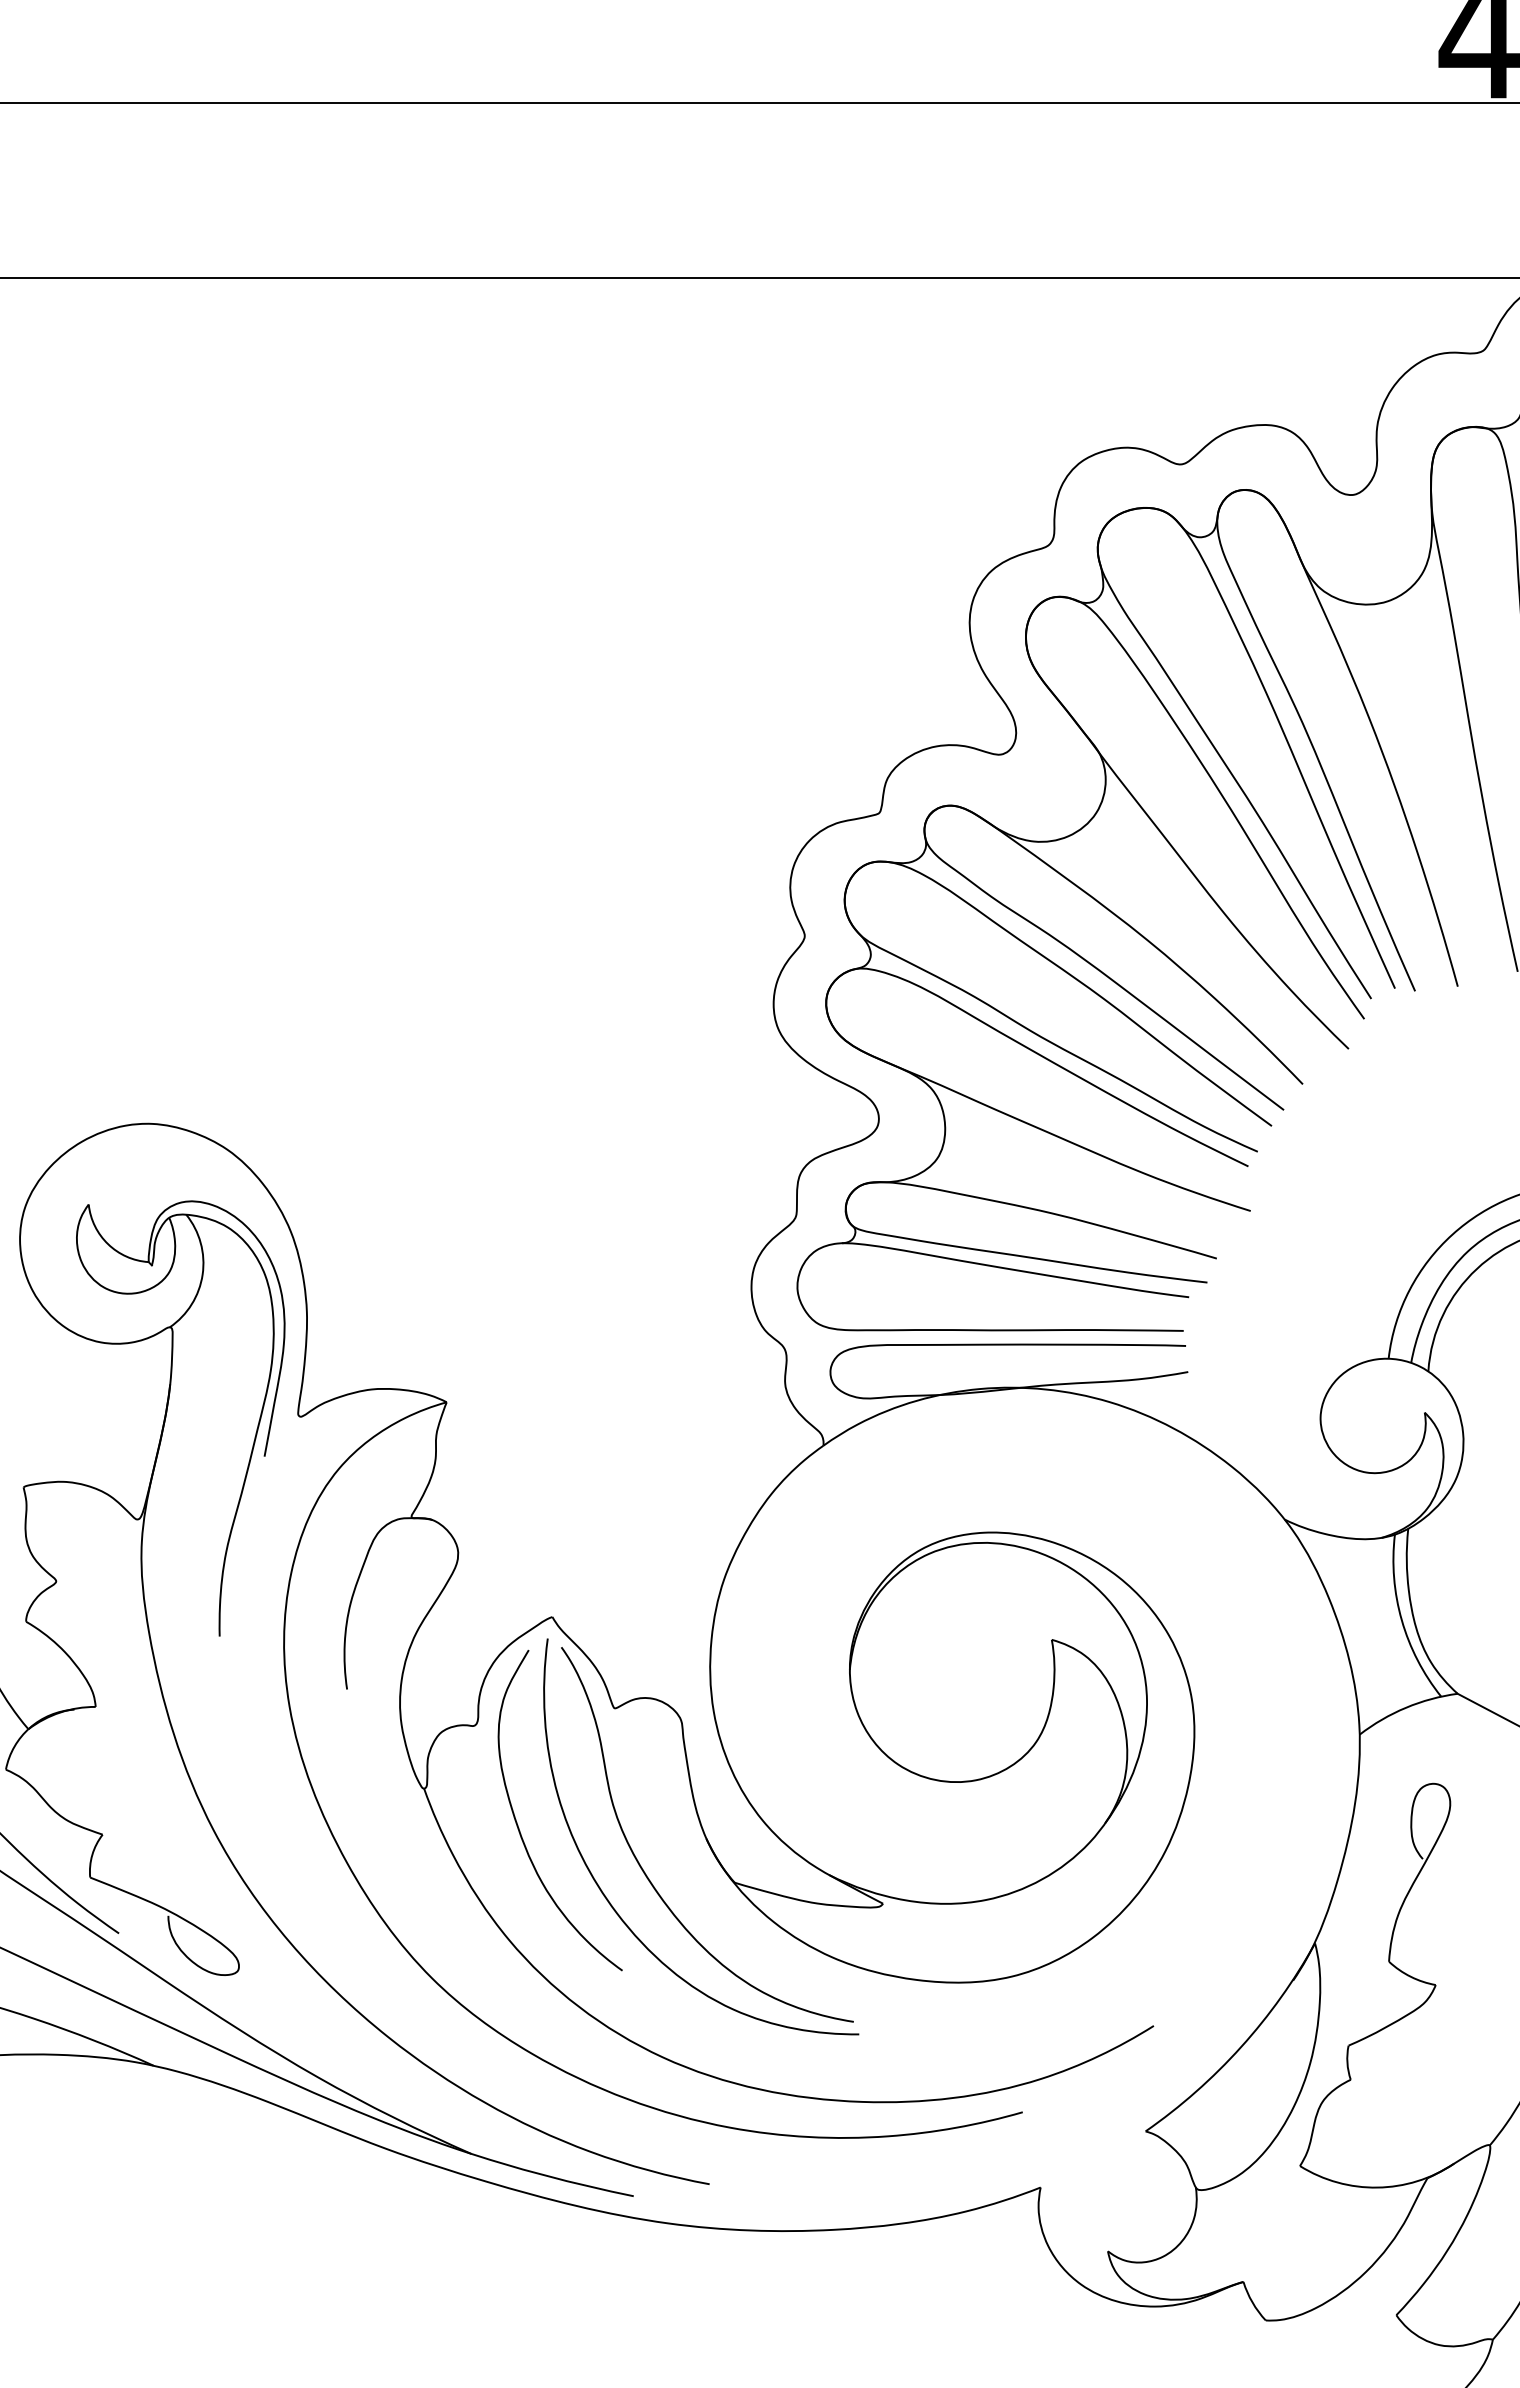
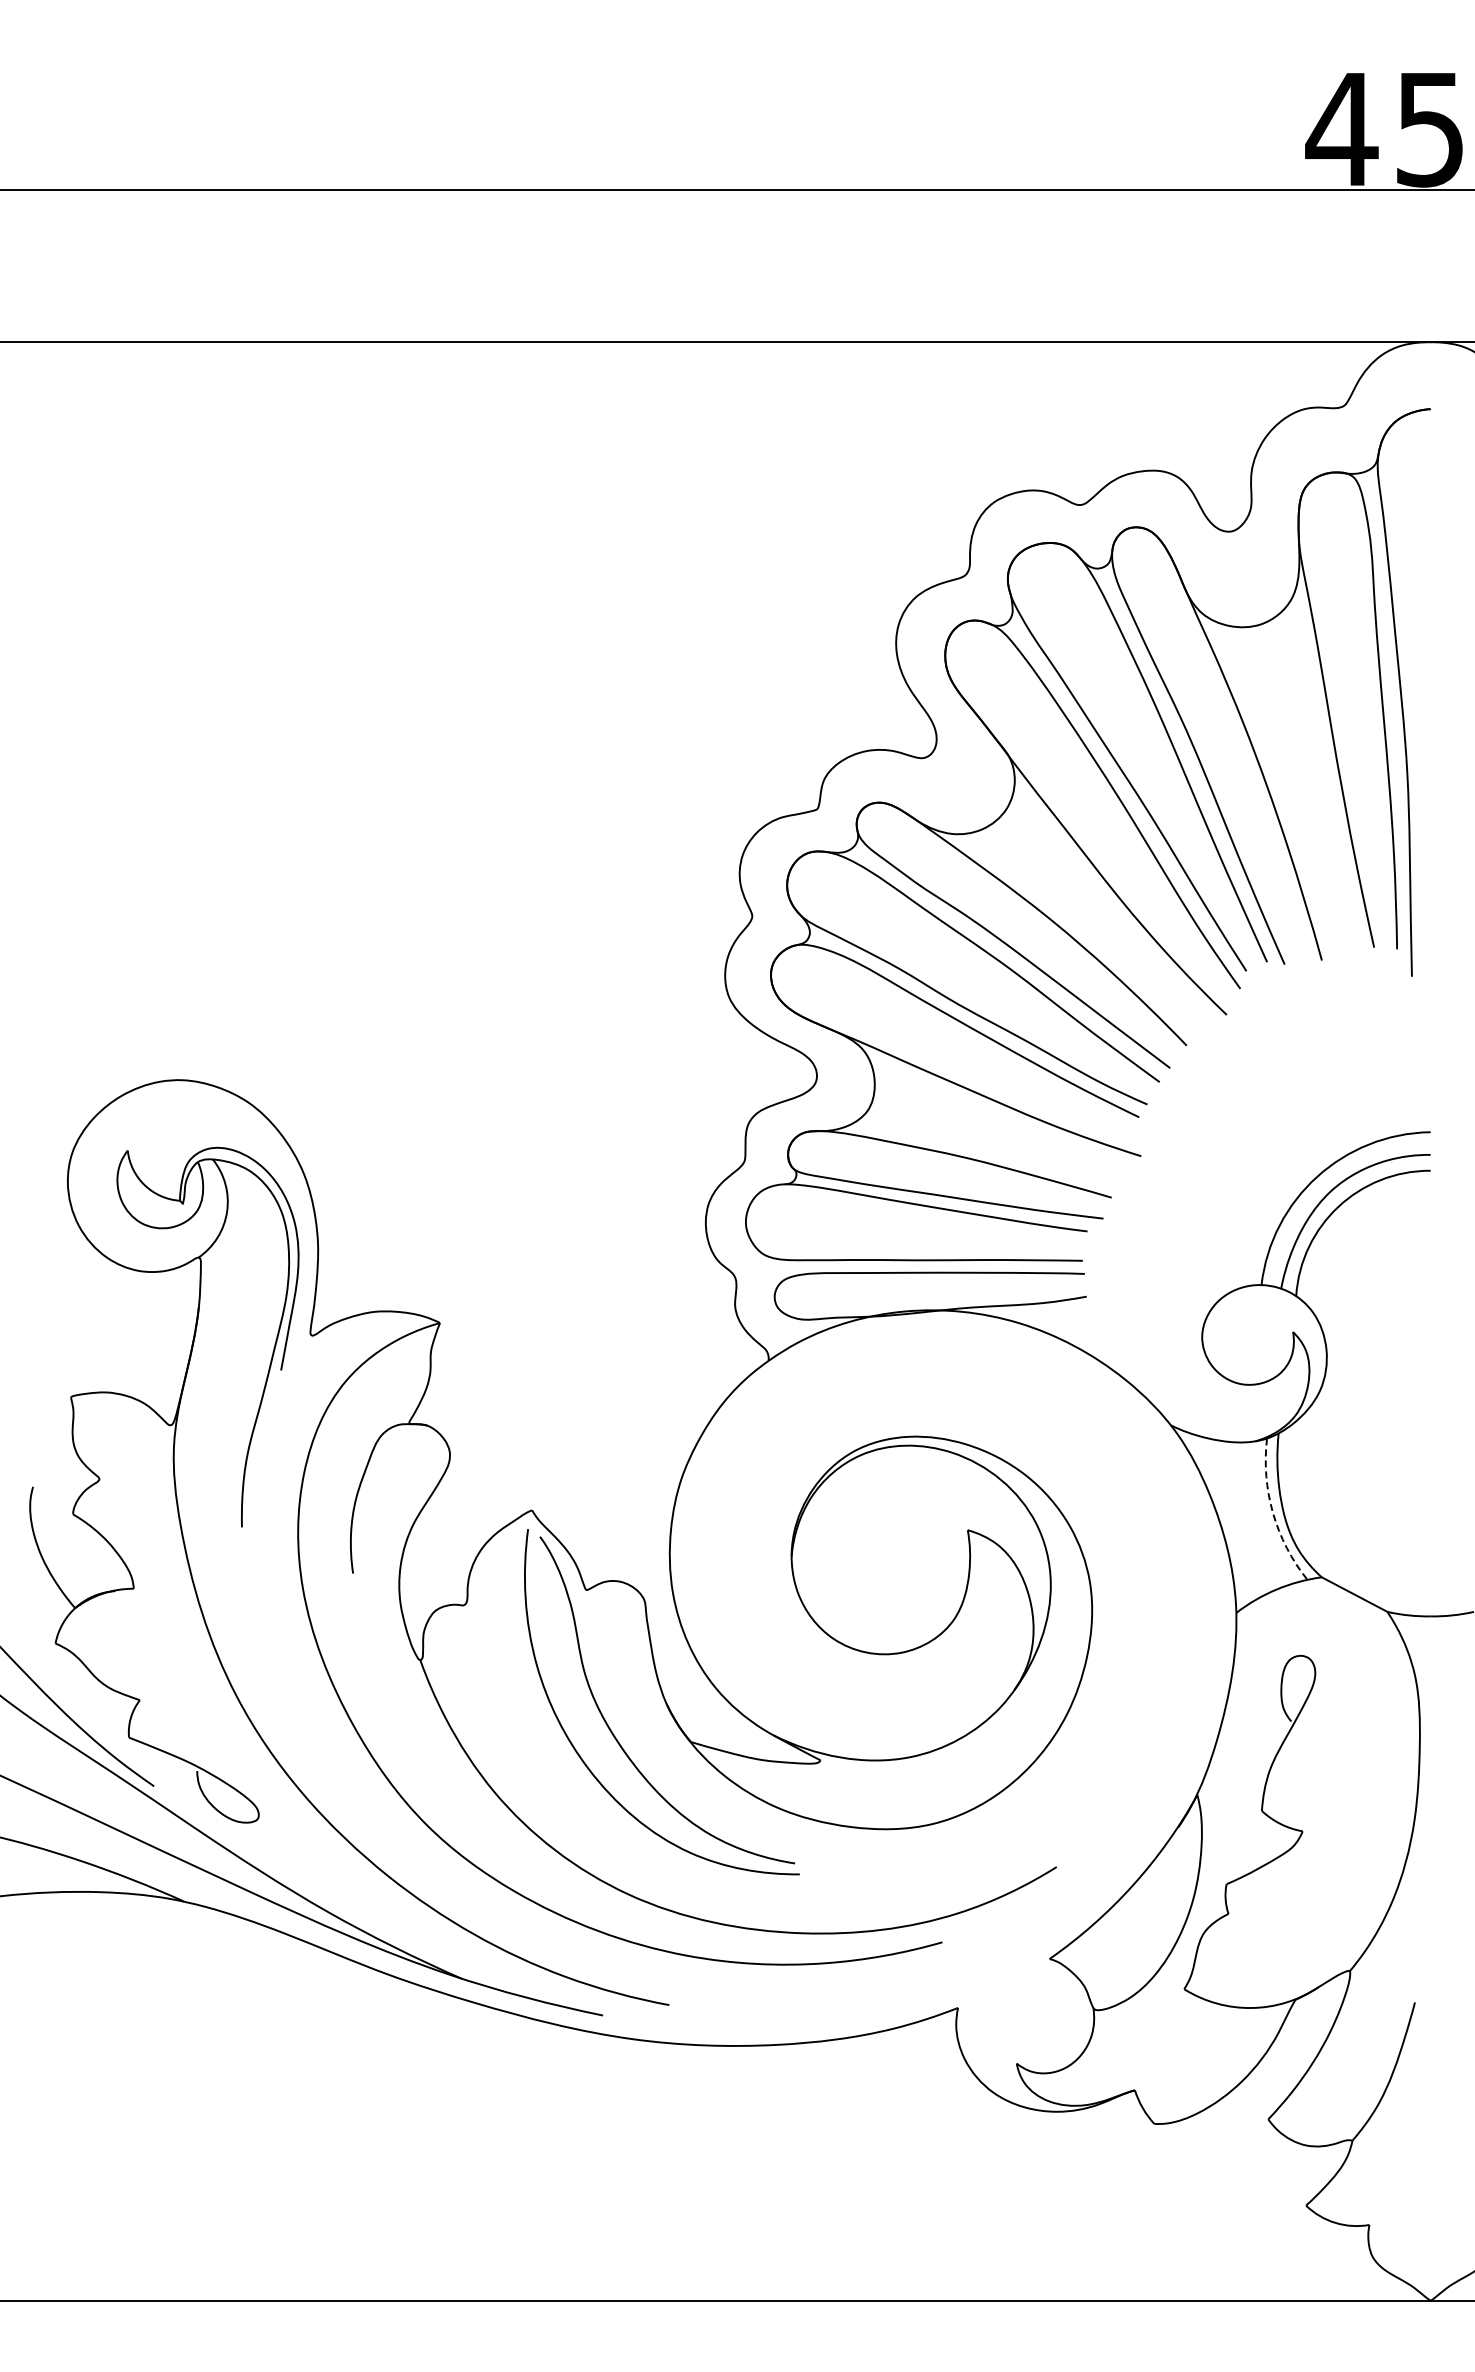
arc: (1402, 1620) -> (1273, 1513), solid -> dashed
curve: (519, 1827) -> (503, 1693), removed

